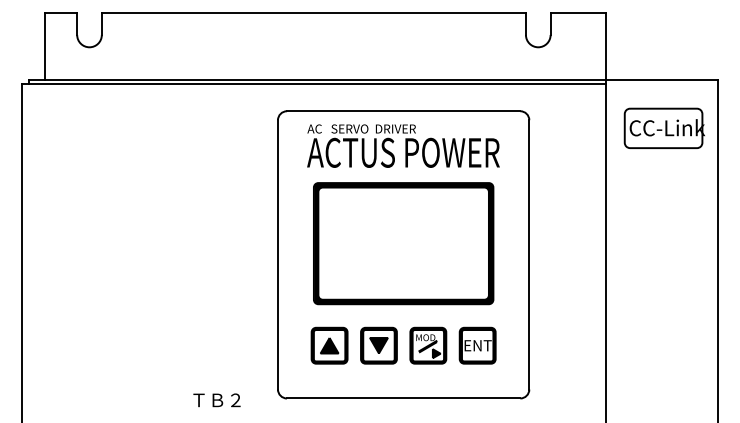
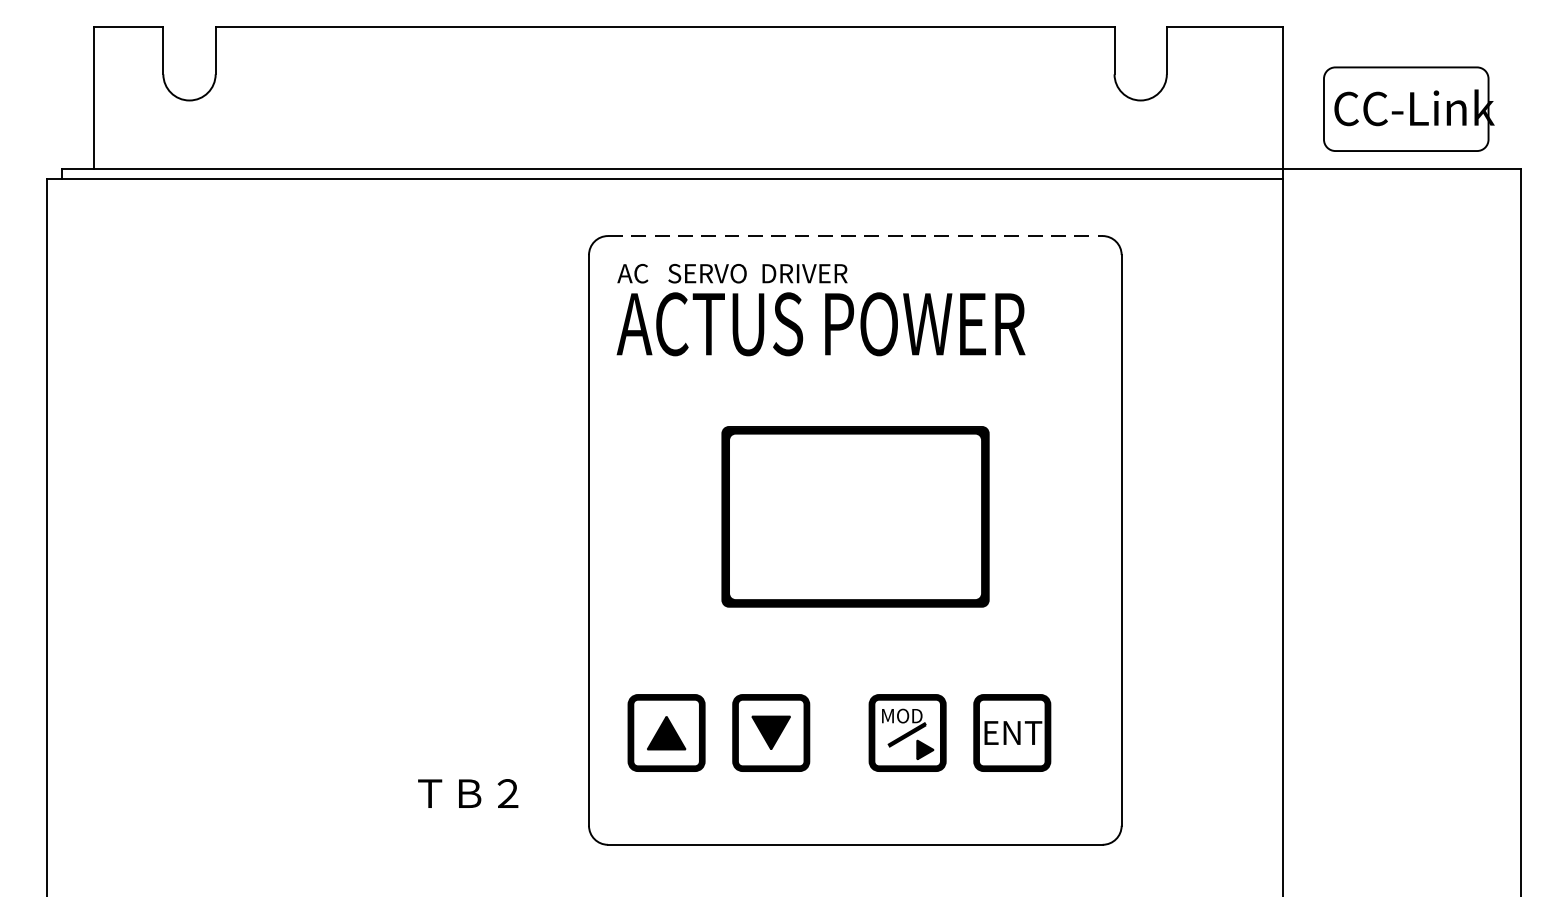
line: (403, 111) -> (855, 236), solid -> dashed
part: (663, 127) -> (1406, 107), moved
text: (403, 145) -> (821, 308), moved
part: (403, 243) -> (855, 516), size x0.7
part: (353, 345) -> (717, 732), moved
text: (216, 400) -> (467, 793), moved

